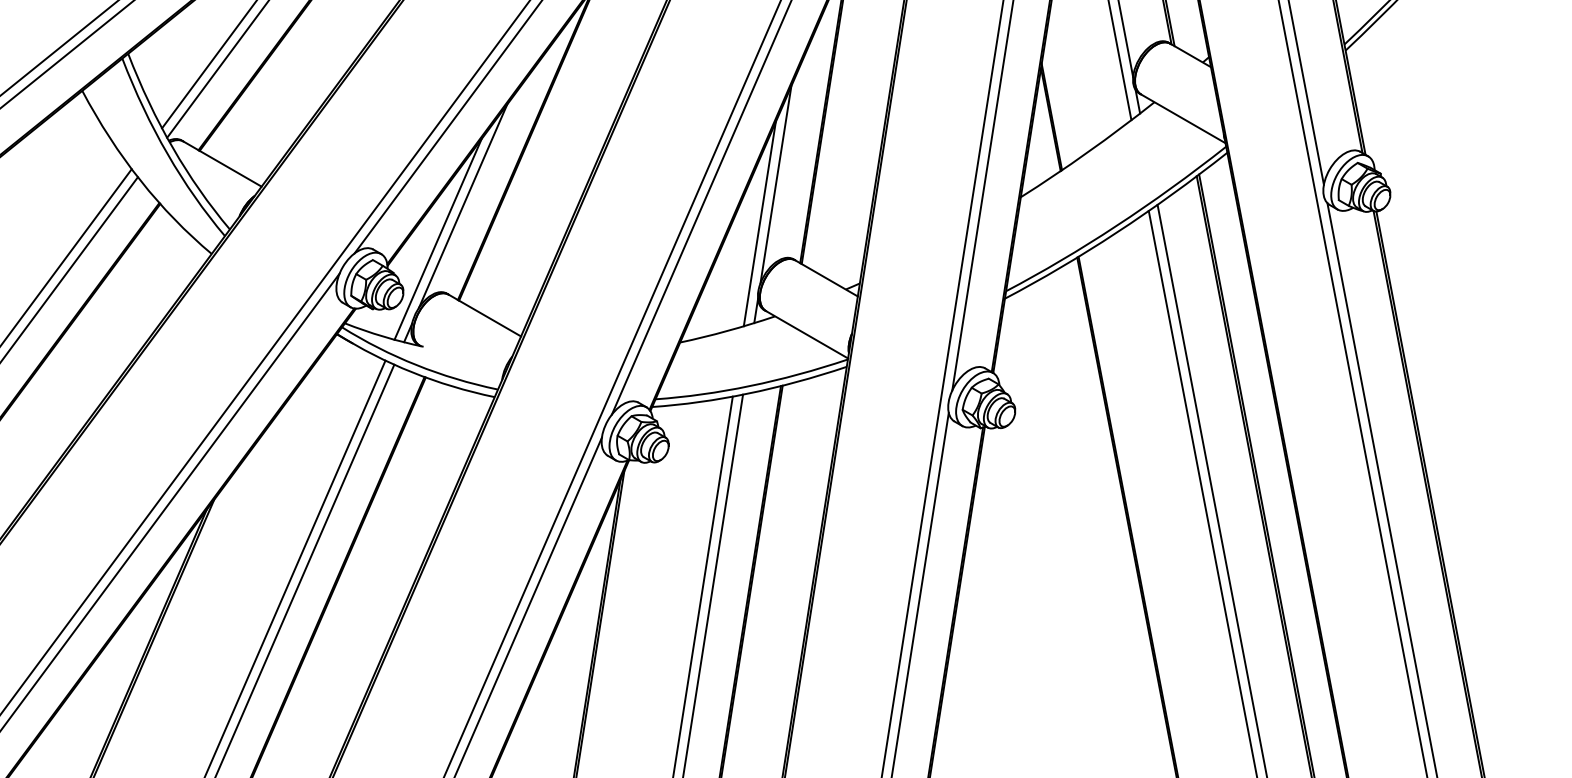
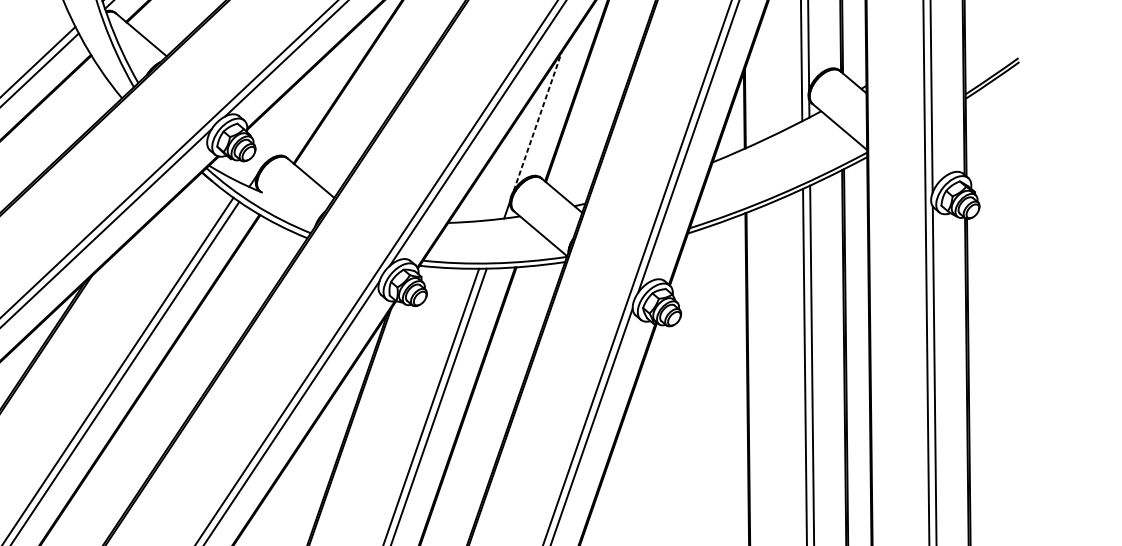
line: (775, 184) -> (537, 121), solid -> dashed
line: (463, 205) -> (309, 96), removed
line: (759, 224) -> (520, 148), removed
line: (437, 239) -> (286, 117), removed

